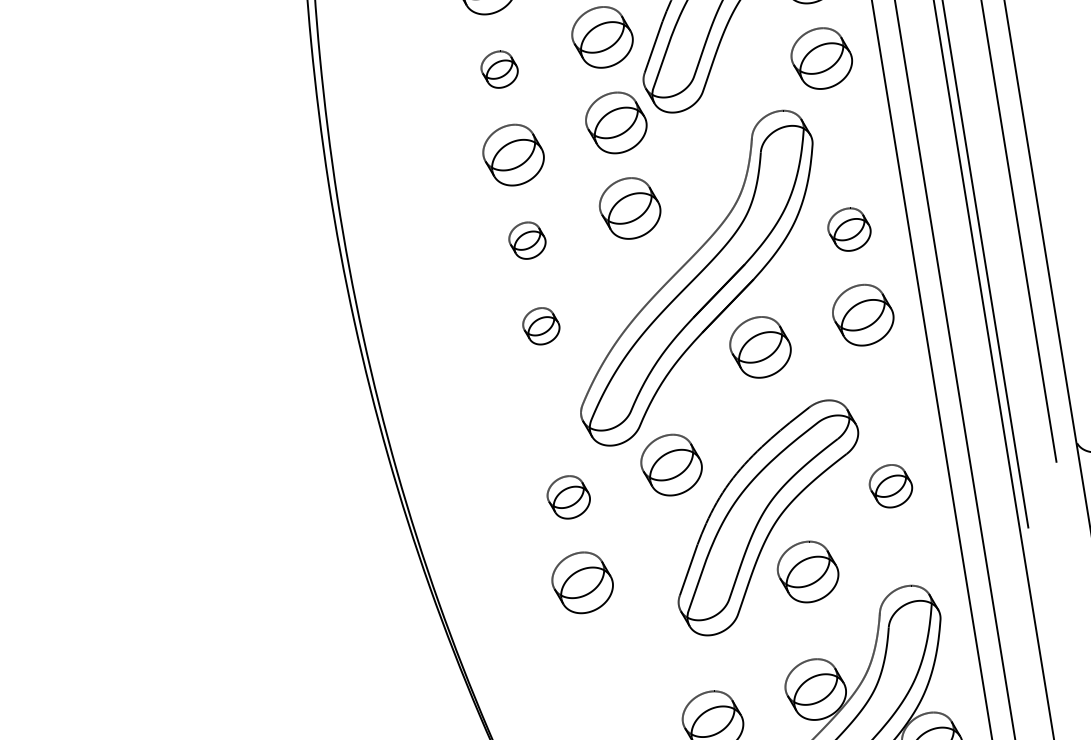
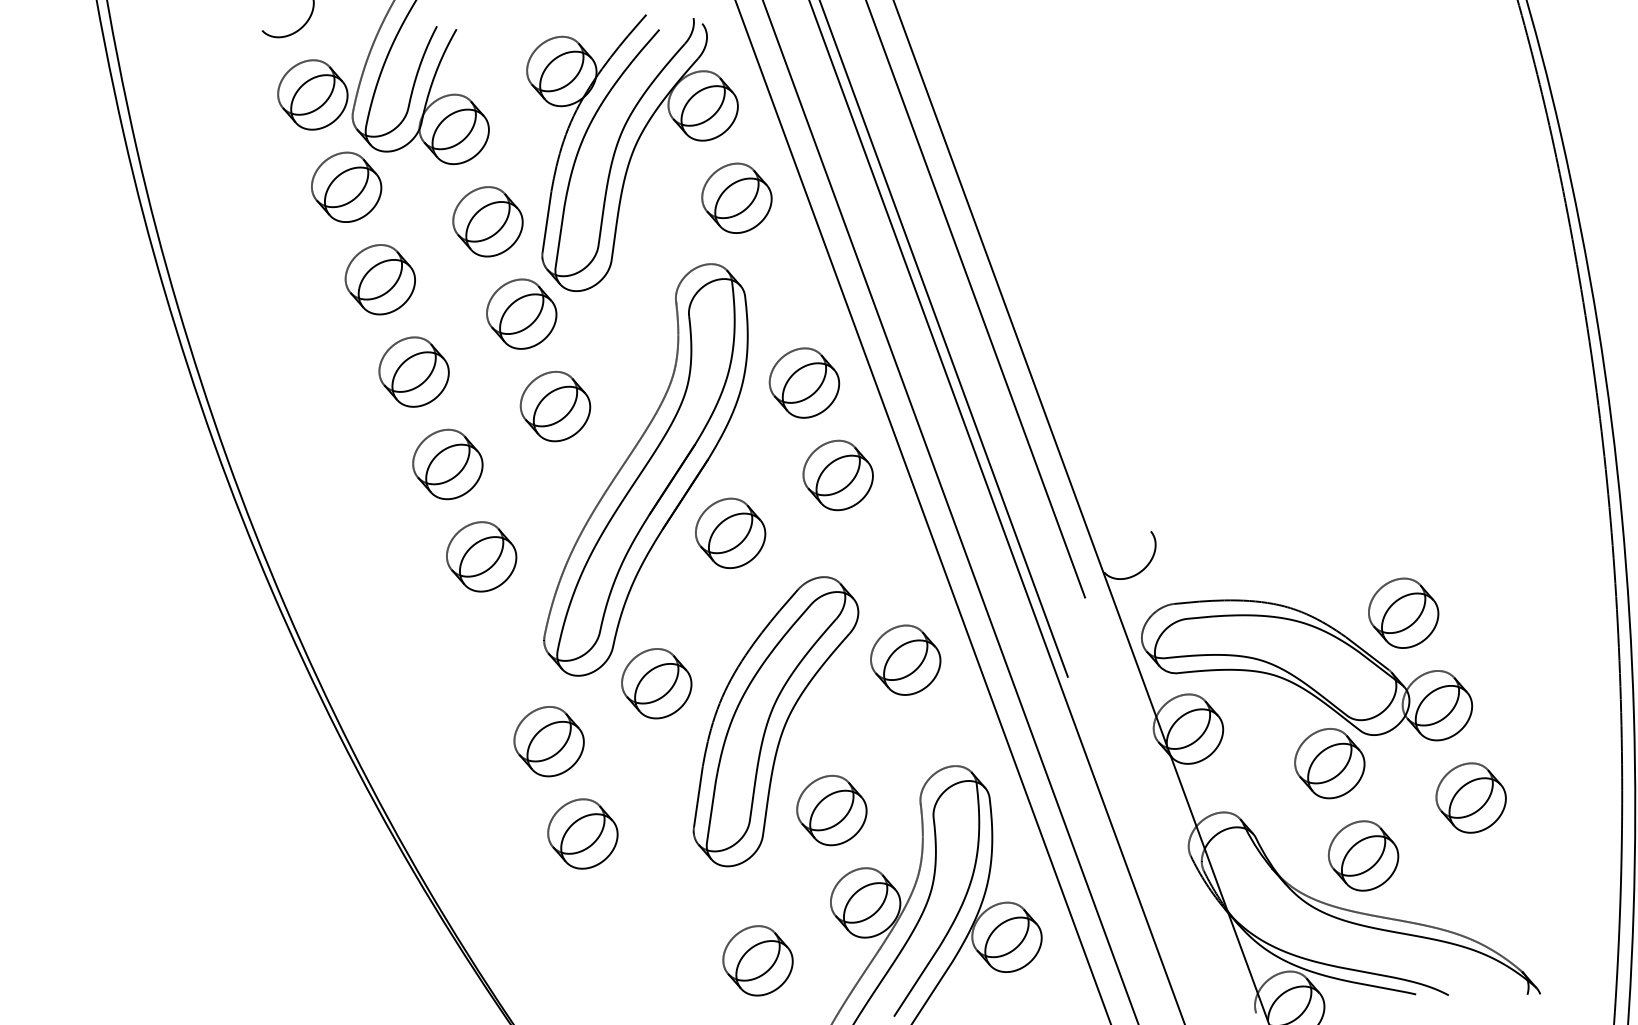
part: (499, 69) -> (379, 279), size x1.67
part: (849, 229) -> (804, 382), size x1.43
part: (527, 240) -> (447, 464), size x1.67
part: (541, 325) -> (481, 556), size x1.67
part: (890, 485) -> (905, 659), size x1.43
part: (568, 497) -> (548, 741), size x1.43
part: (807, 571) -> (831, 810), moved

